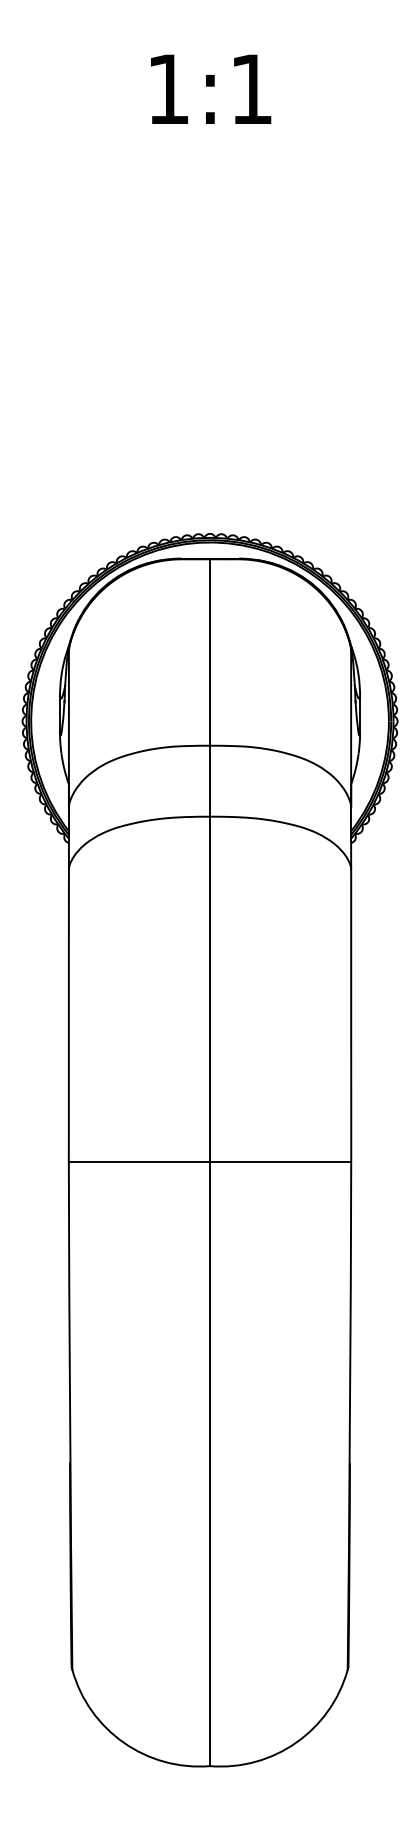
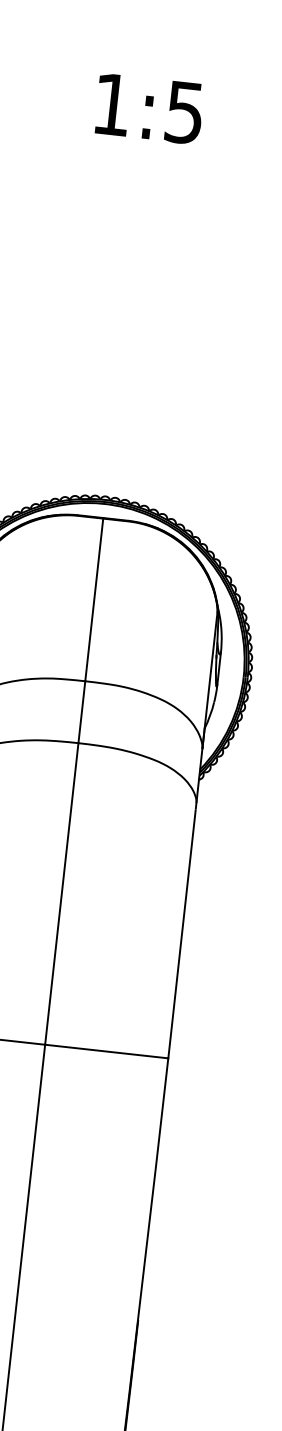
text: (251, 89) -> (184, 112), 1:1 -> 1:5

